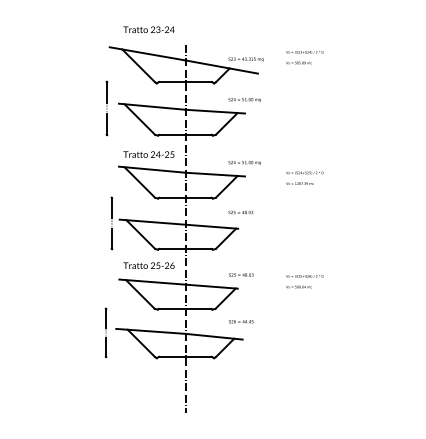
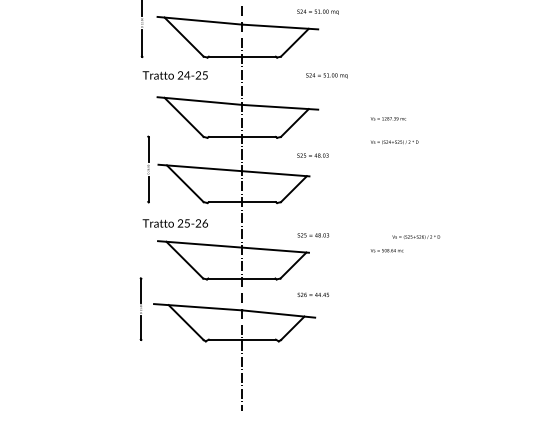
text: (148, 154) -> (174, 75), moved
text: (244, 162) -> (326, 75), moved
text: (304, 172) -> (394, 141), moved
text: (148, 265) -> (174, 223), moved
text: (304, 276) -> (415, 237), moved

